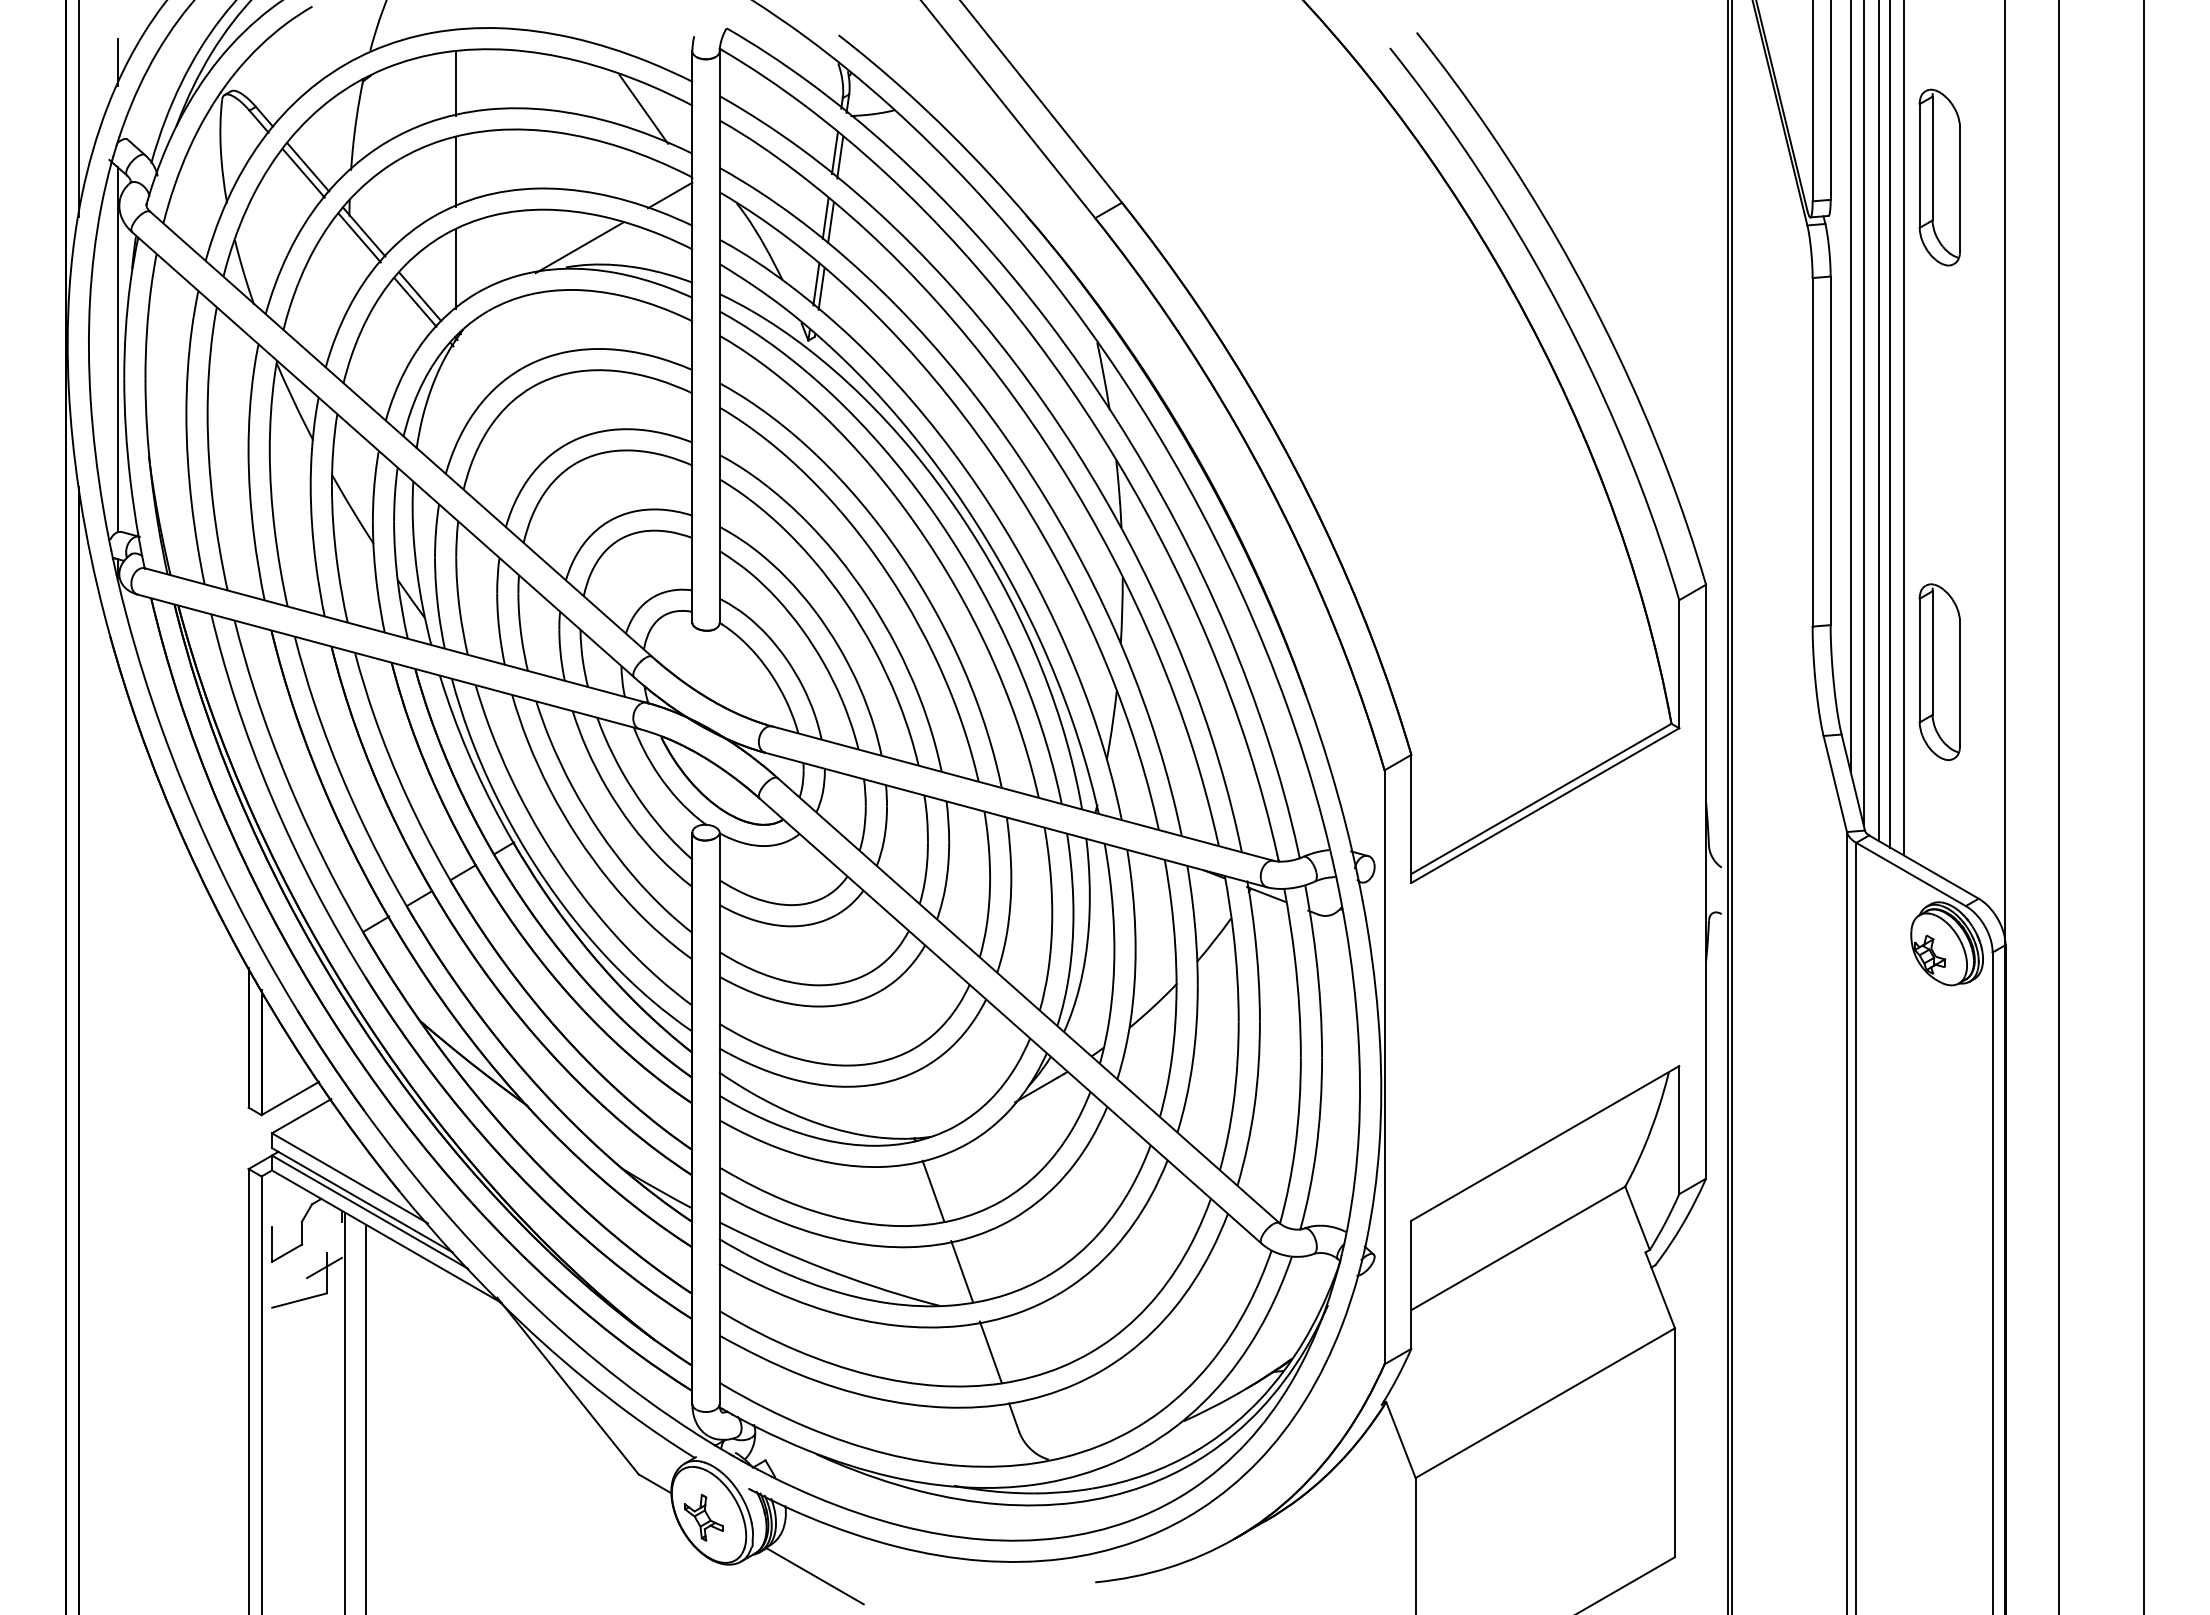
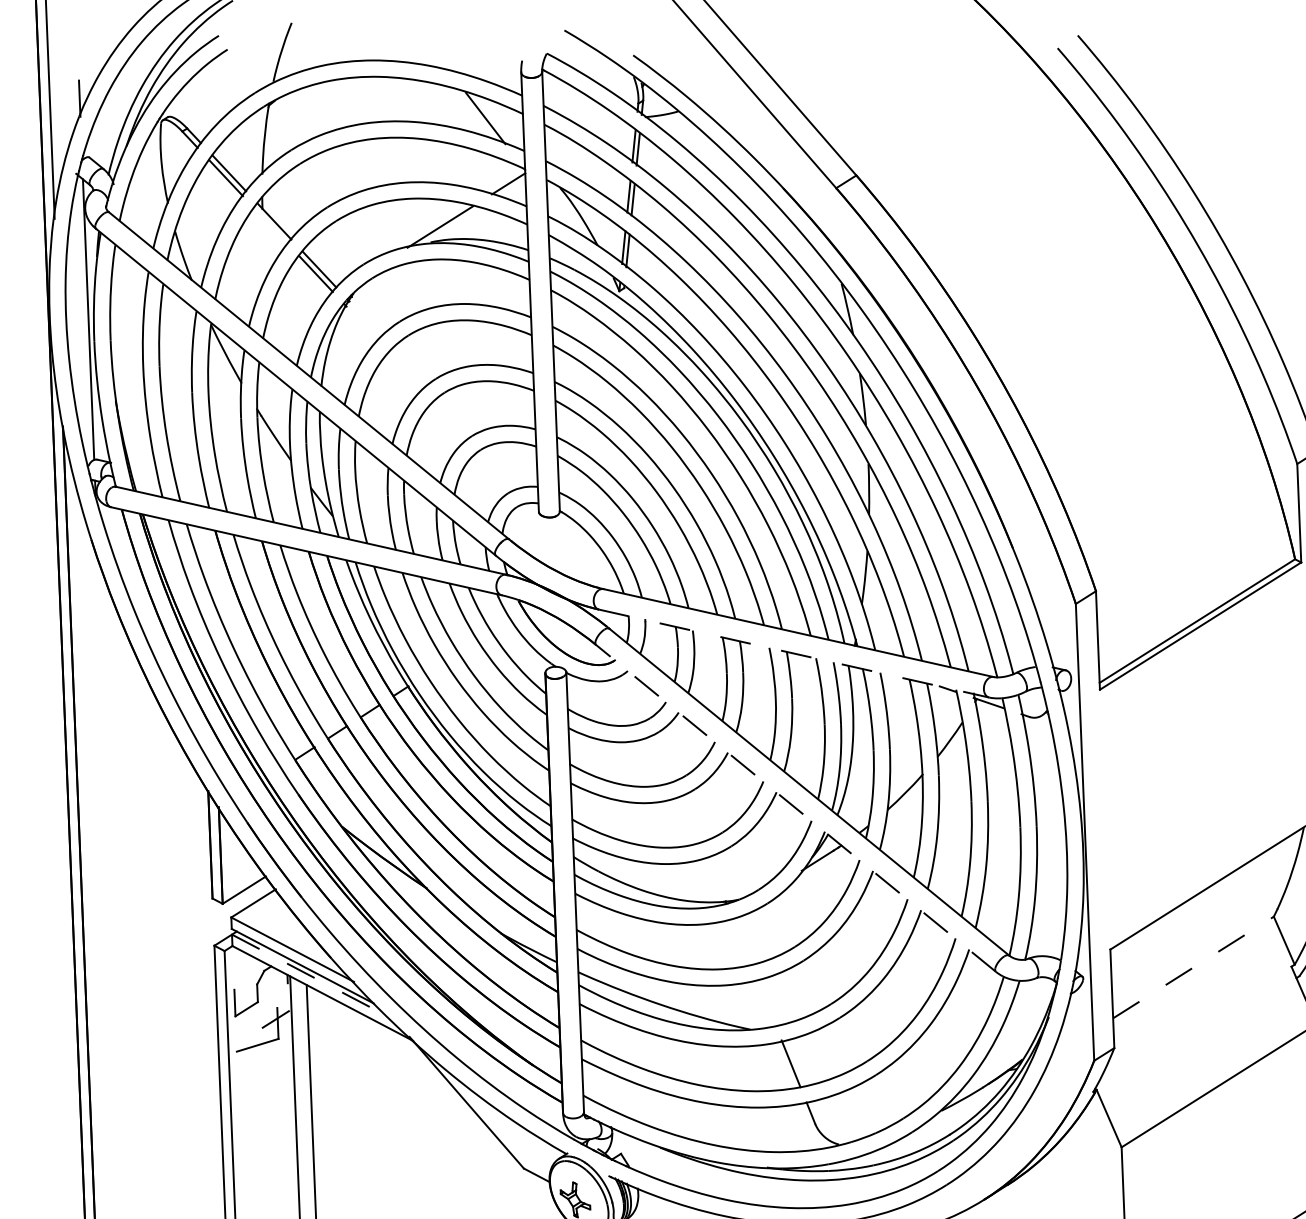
line: (456, 83) -> (340, 104), removed
line: (456, 172) -> (343, 172), removed
line: (359, 238) -> (270, 226), removed
line: (456, 269) -> (346, 247), removed
line: (1016, 820) -> (794, 653), solid -> dashed
line: (1010, 1020) -> (795, 807), solid -> dashed
line: (933, 1190) -> (741, 941), removed
line: (370, 1212) -> (309, 975), solid -> dashed
line: (1518, 1248) -> (1193, 967), solid -> dashed
line: (961, 1271) -> (765, 1002), removed

